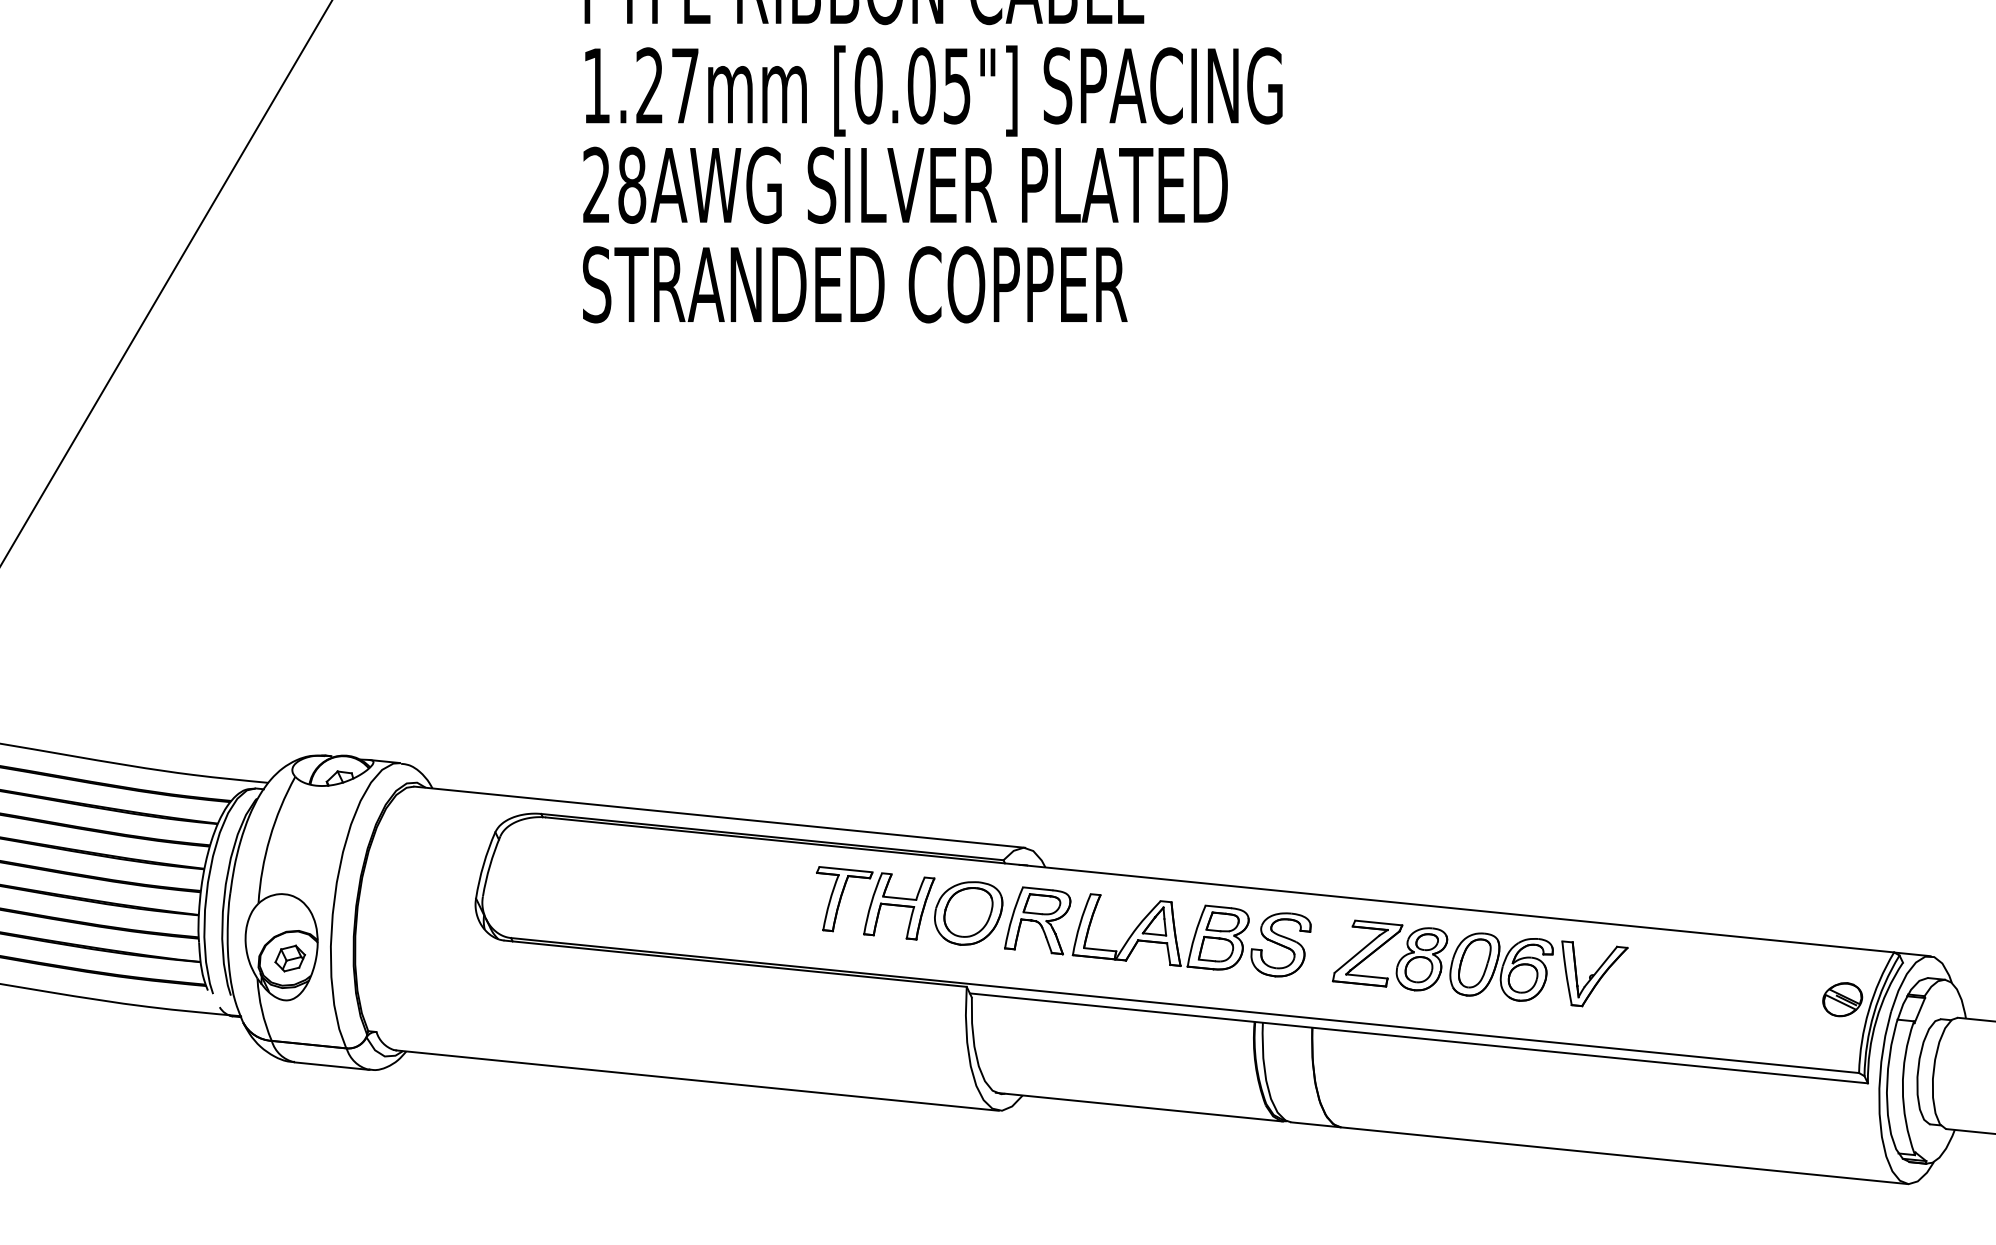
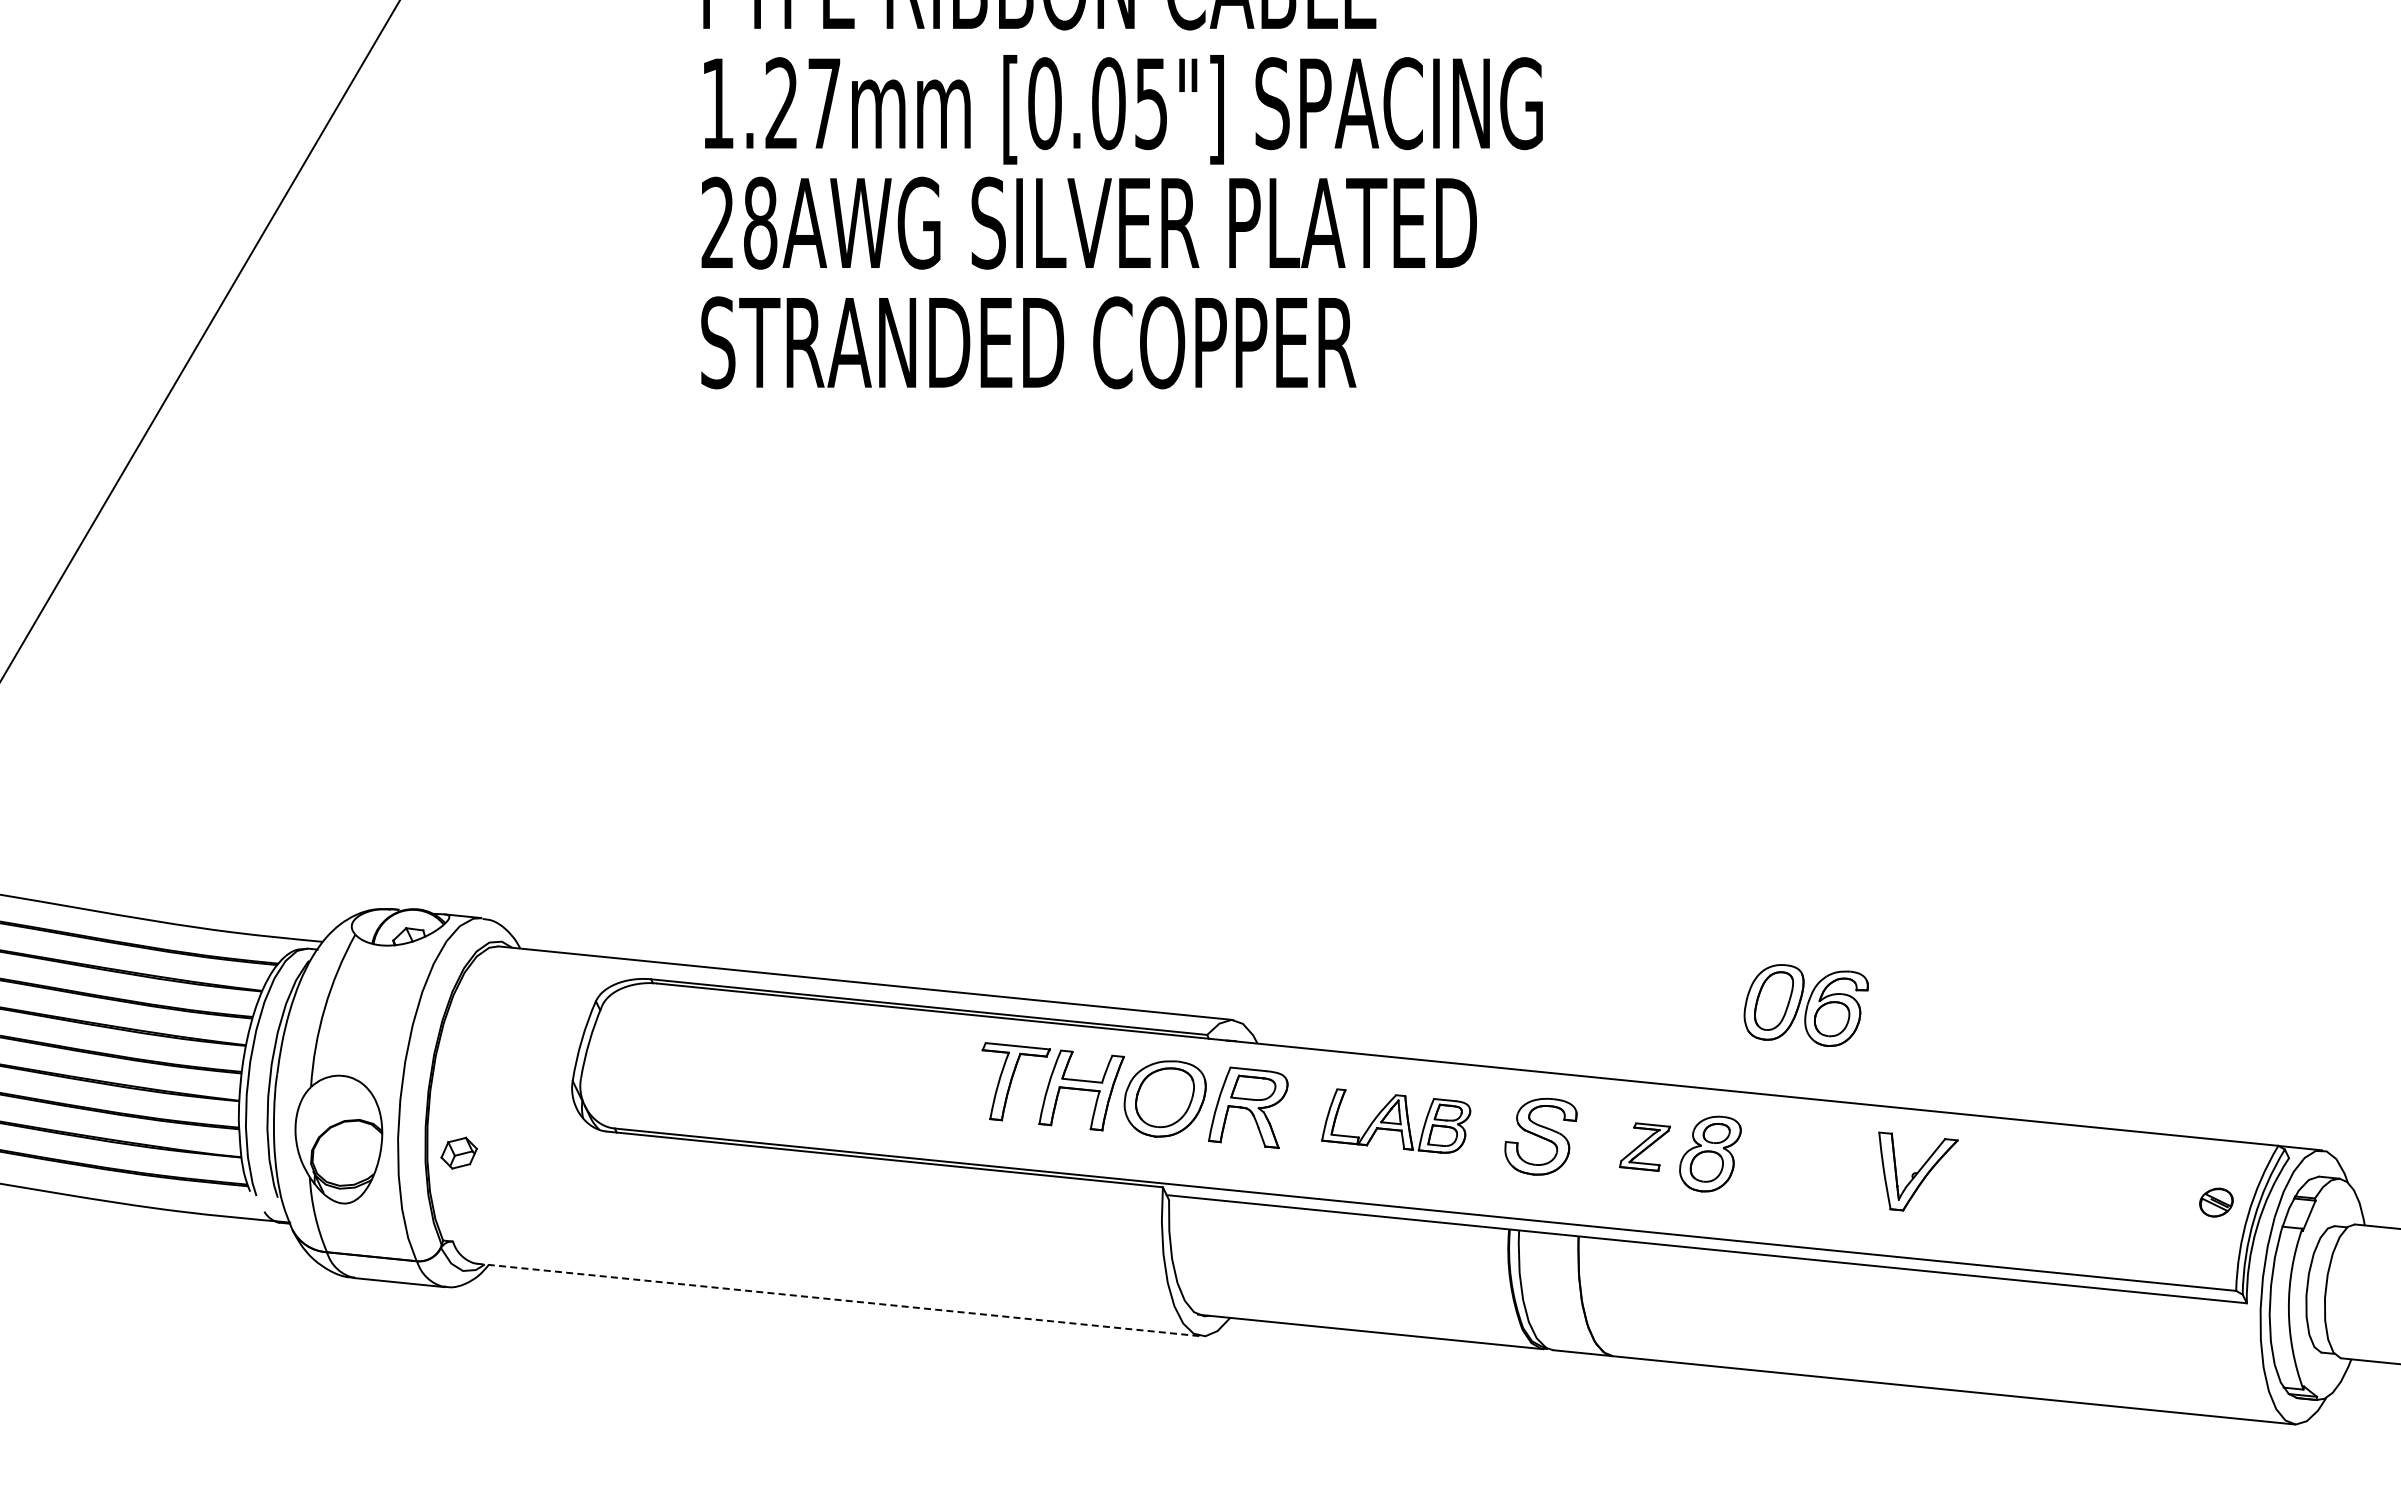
part: (1160, 931) -> (1395, 1120), size x0.7
part: (1367, 952) -> (1644, 1146), size x0.6
part: (289, 957) -> (458, 1152), moved
part: (1500, 967) -> (1805, 1005), moved
part: (1842, 999) -> (2216, 1202), size x0.7
line: (697, 1081) -> (839, 1300), solid -> dashed

